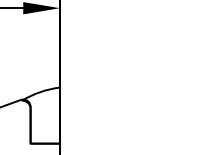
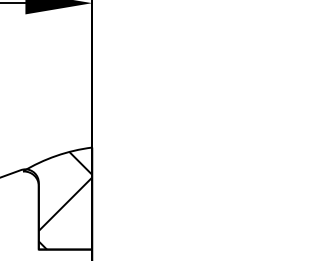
hatch: (44, 116) -> (64, 200), added

